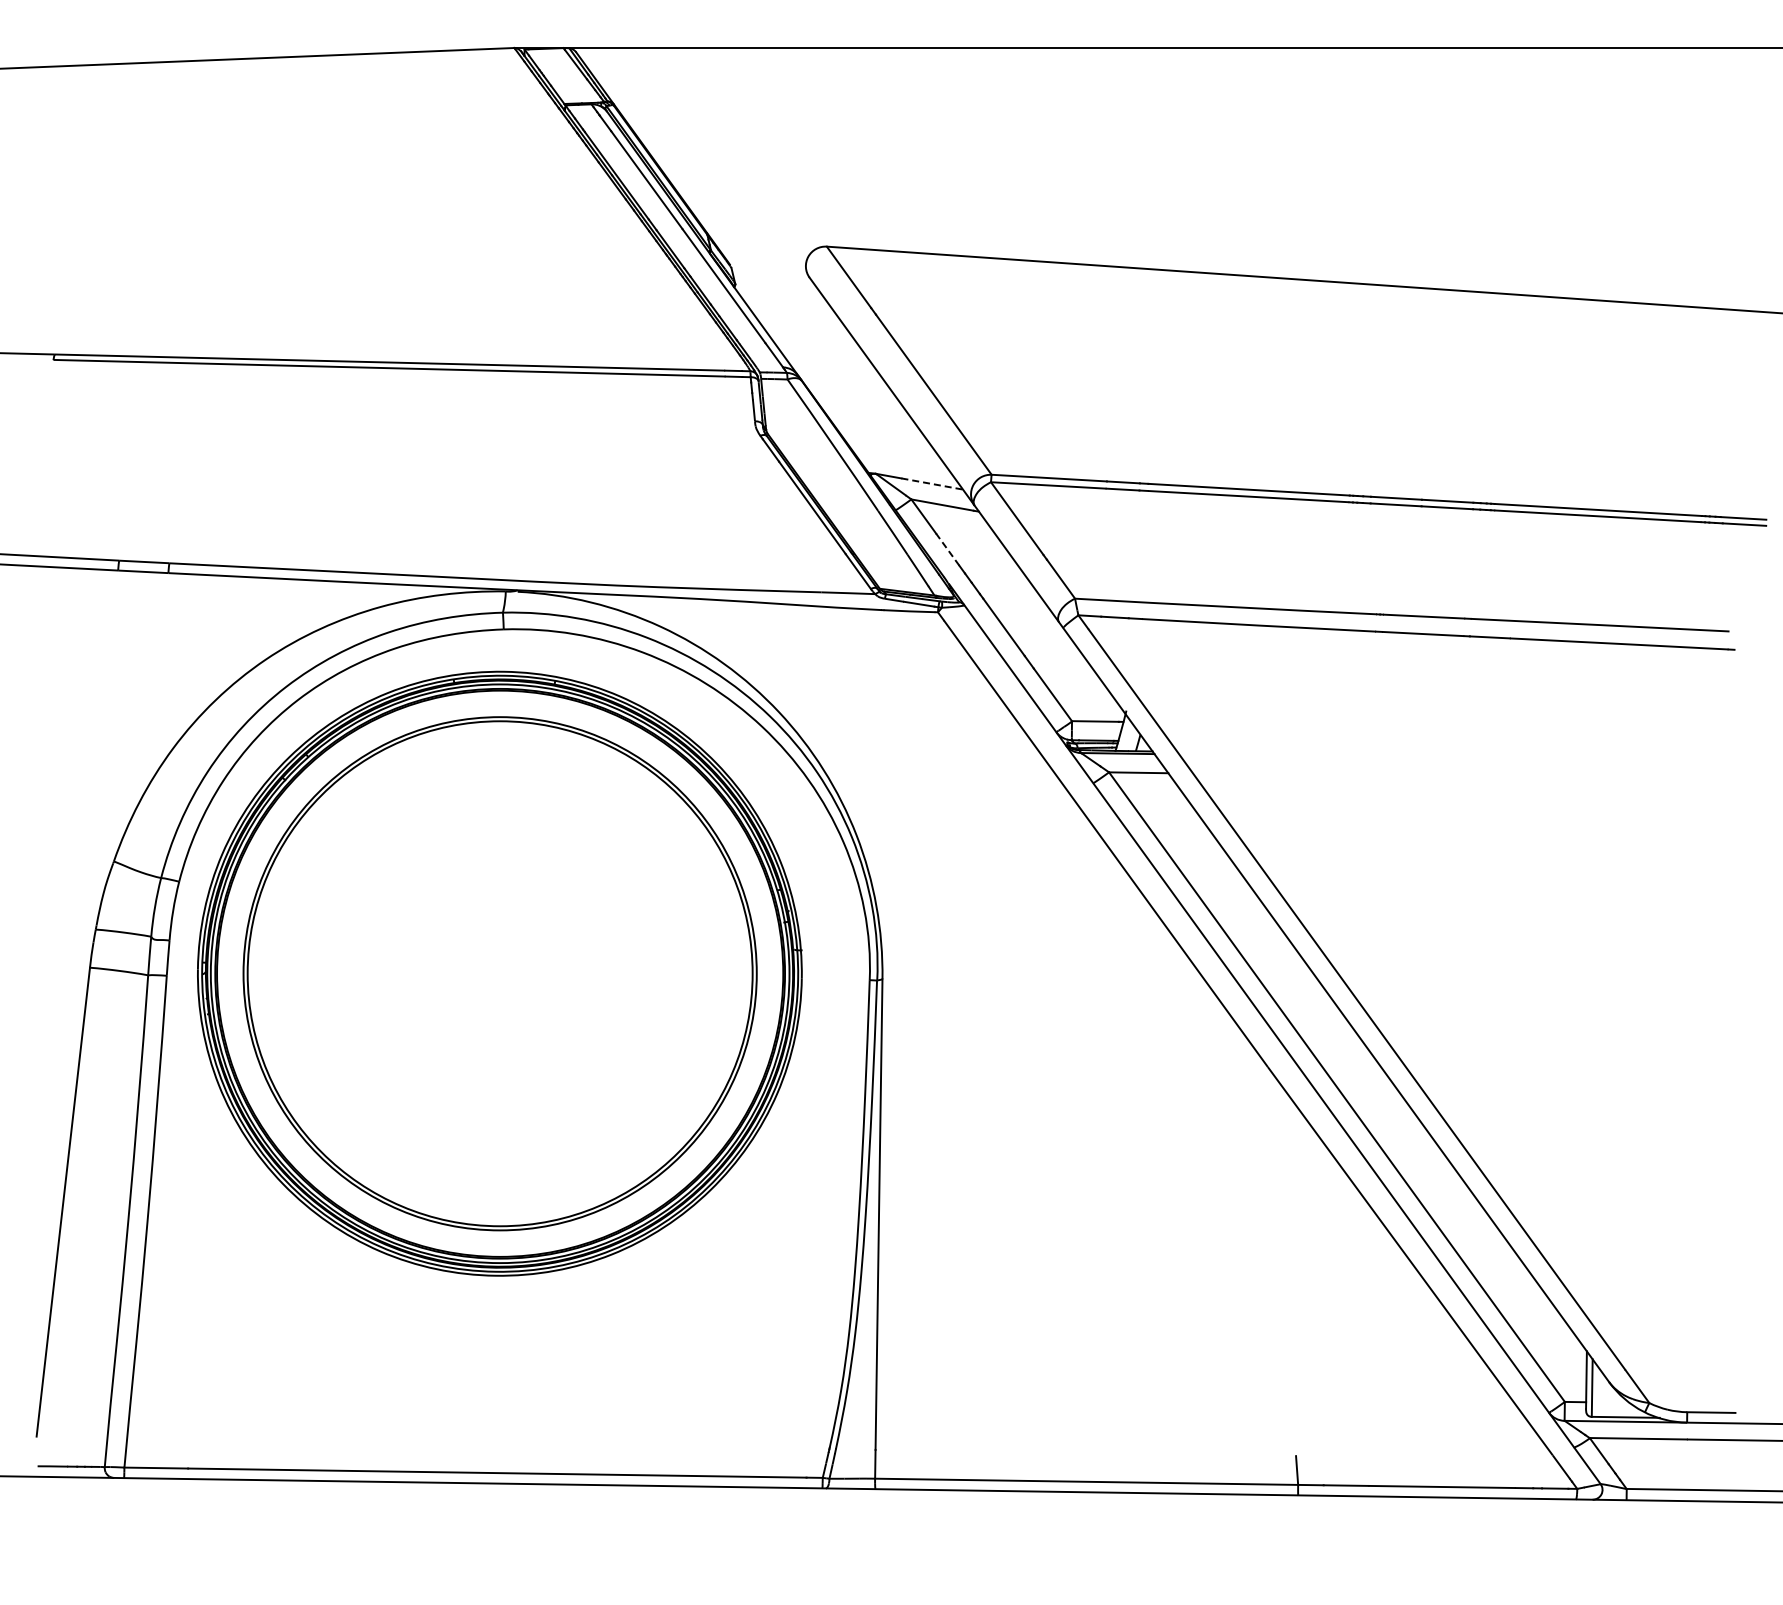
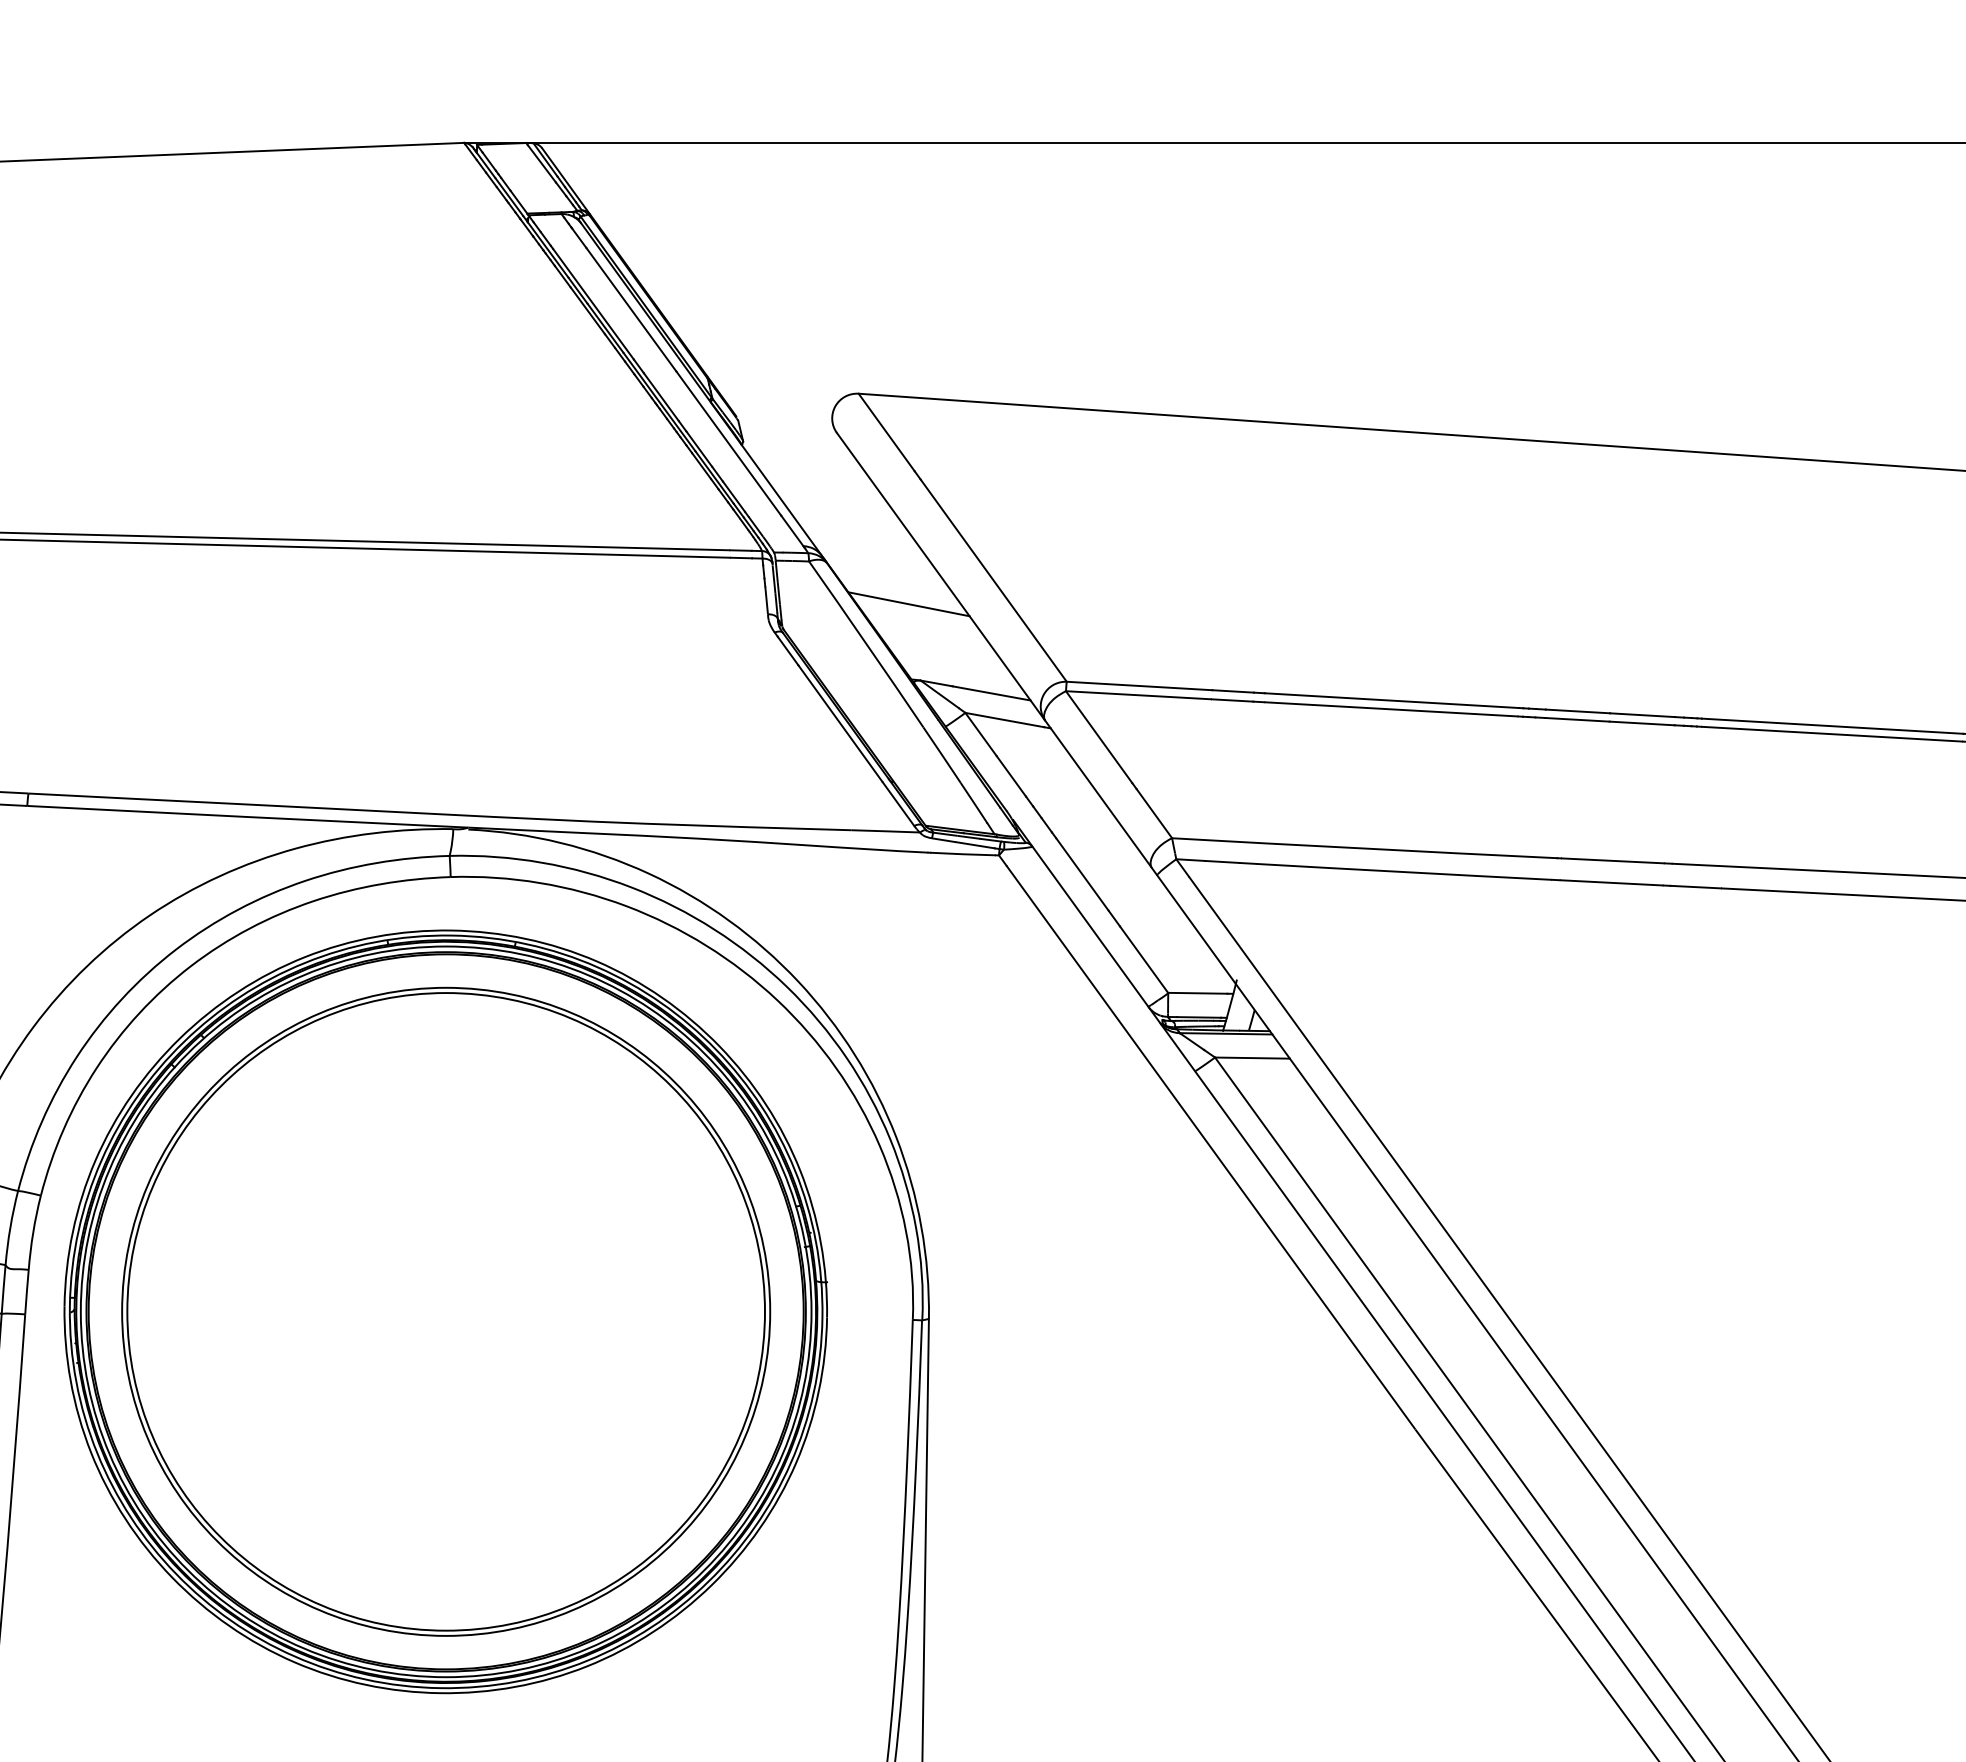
line: (866, 412) -> (908, 603), added
line: (932, 484) -> (992, 694), dashed -> solid
line: (947, 549) -> (1011, 776), dashed -> solid

